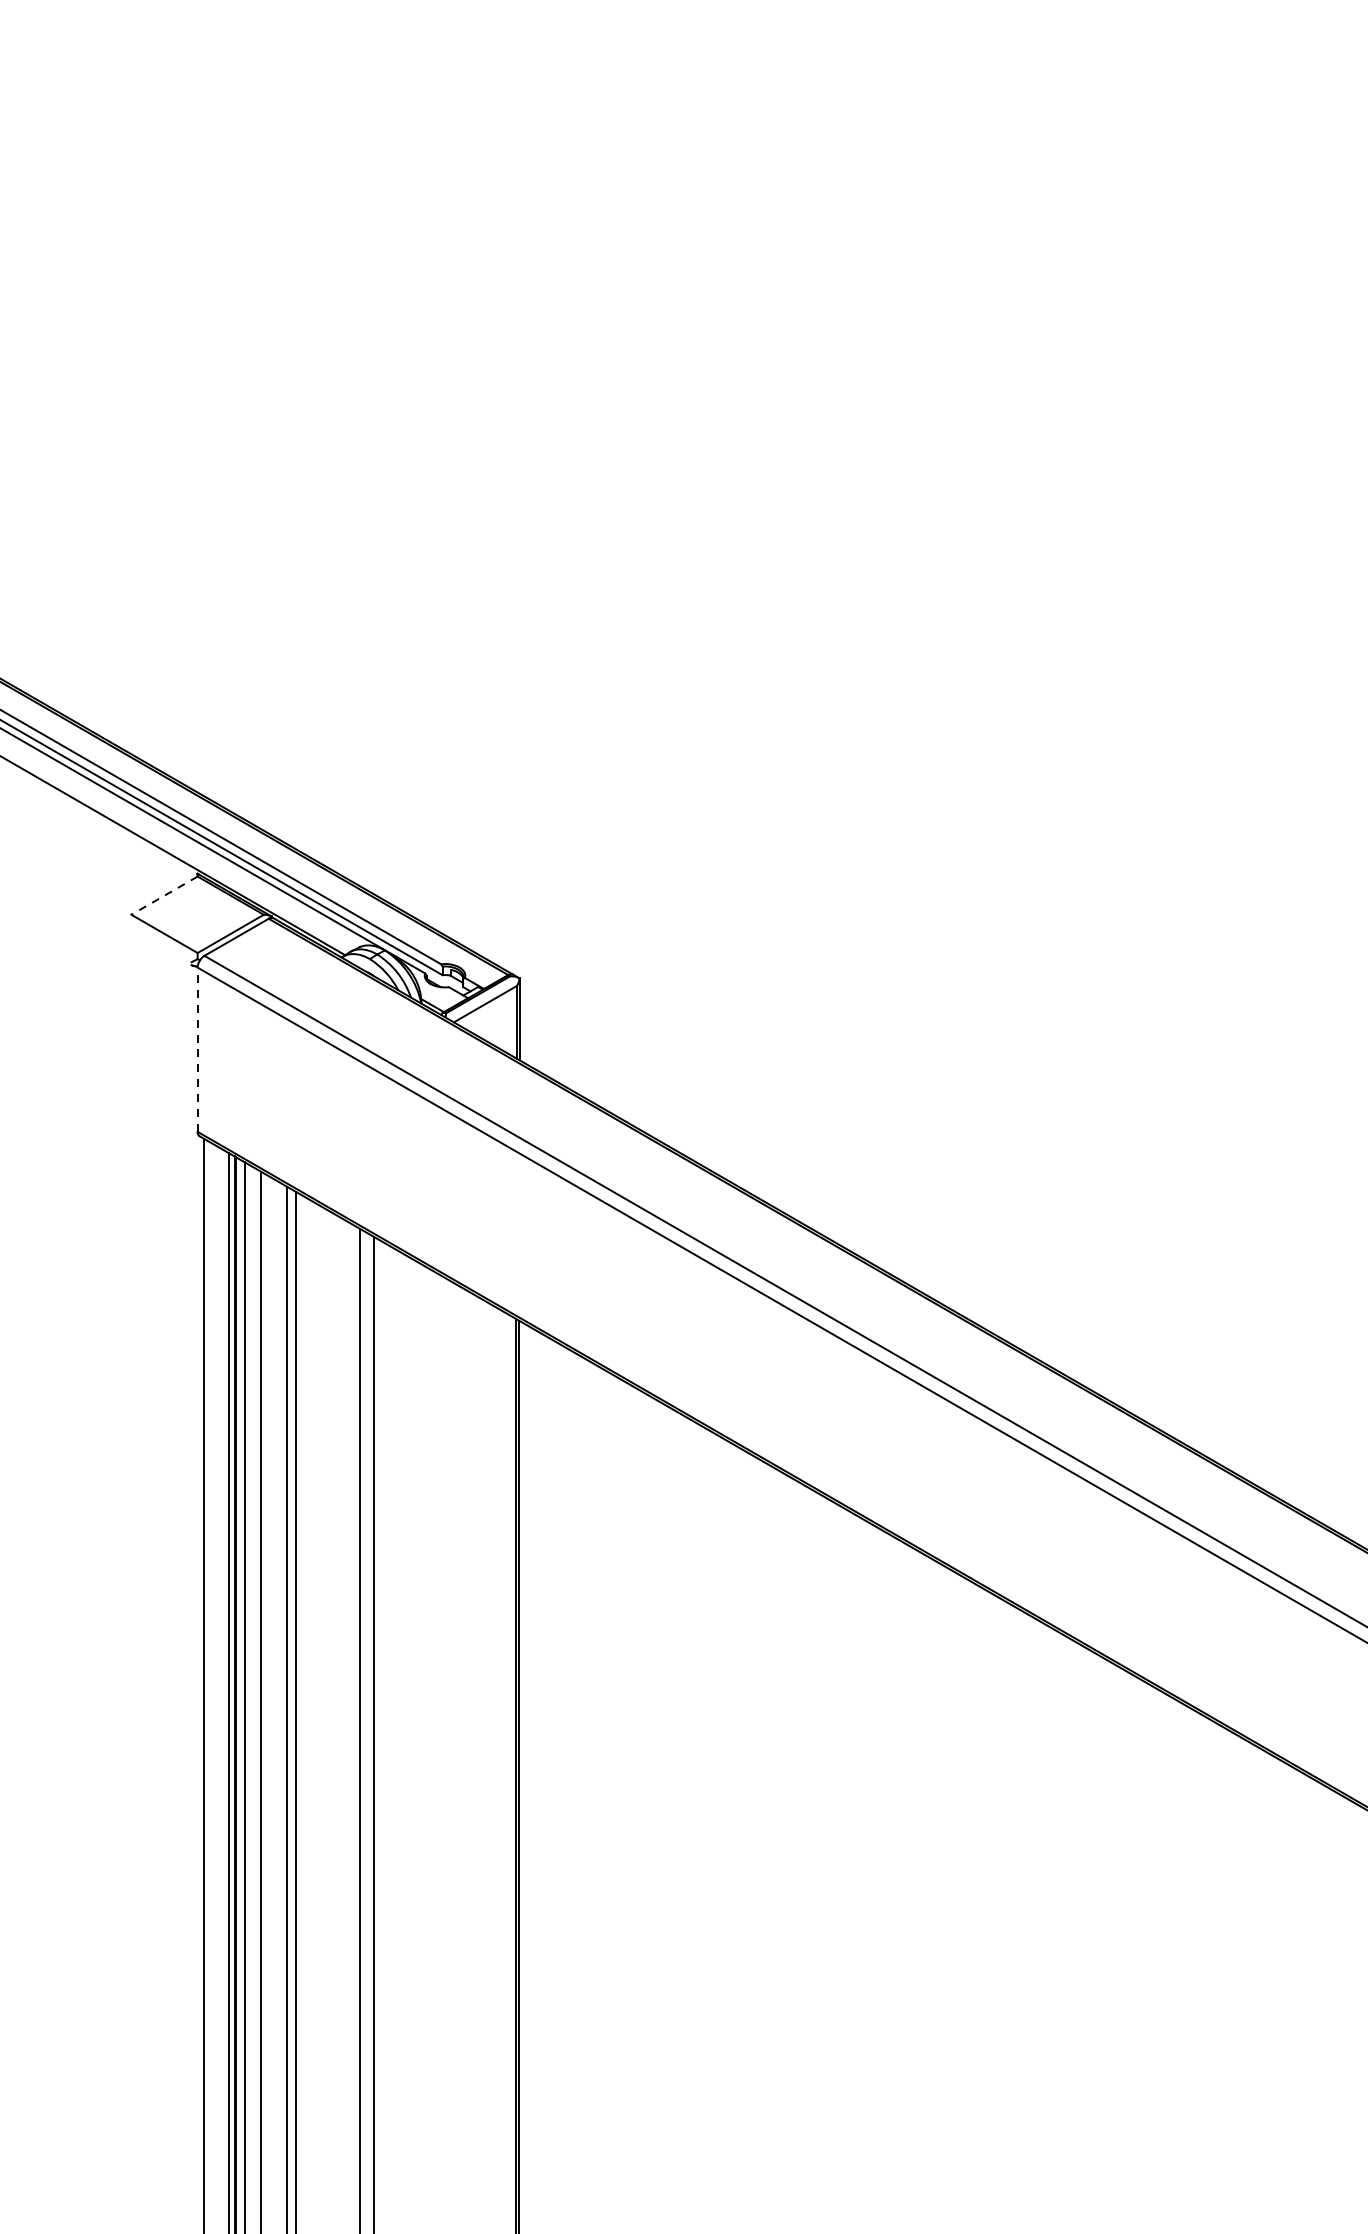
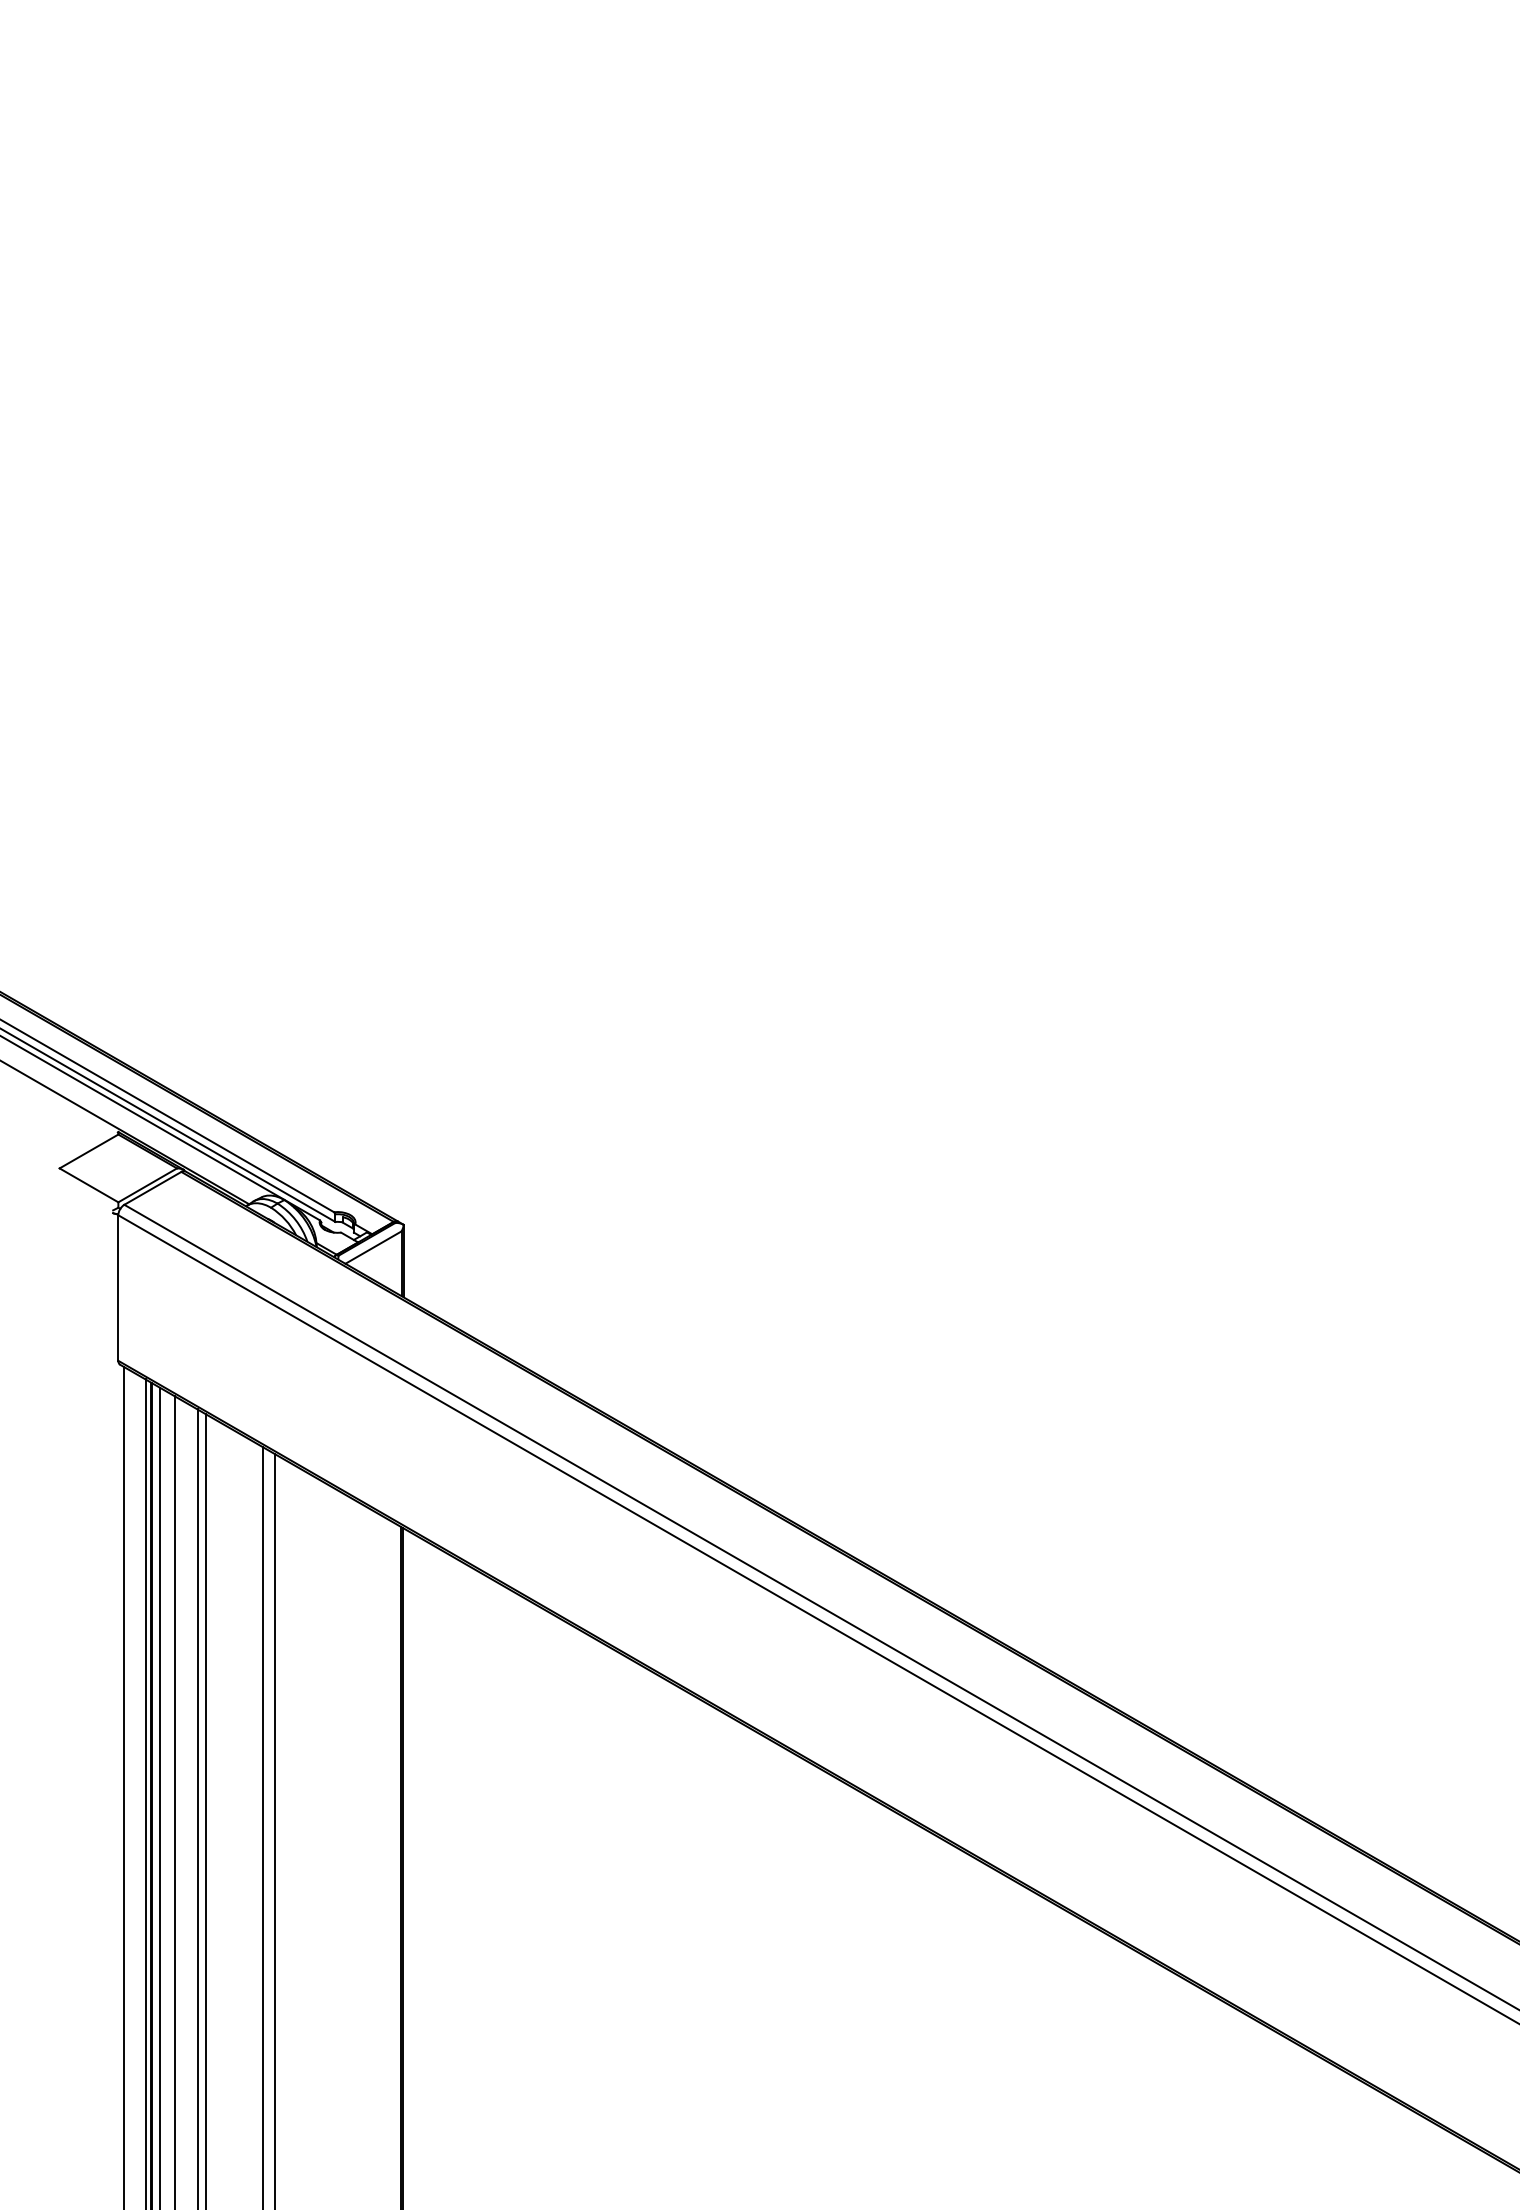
line: (165, 895) -> (89, 1151), dashed -> solid
line: (197, 1050) -> (118, 1288), dashed -> solid

